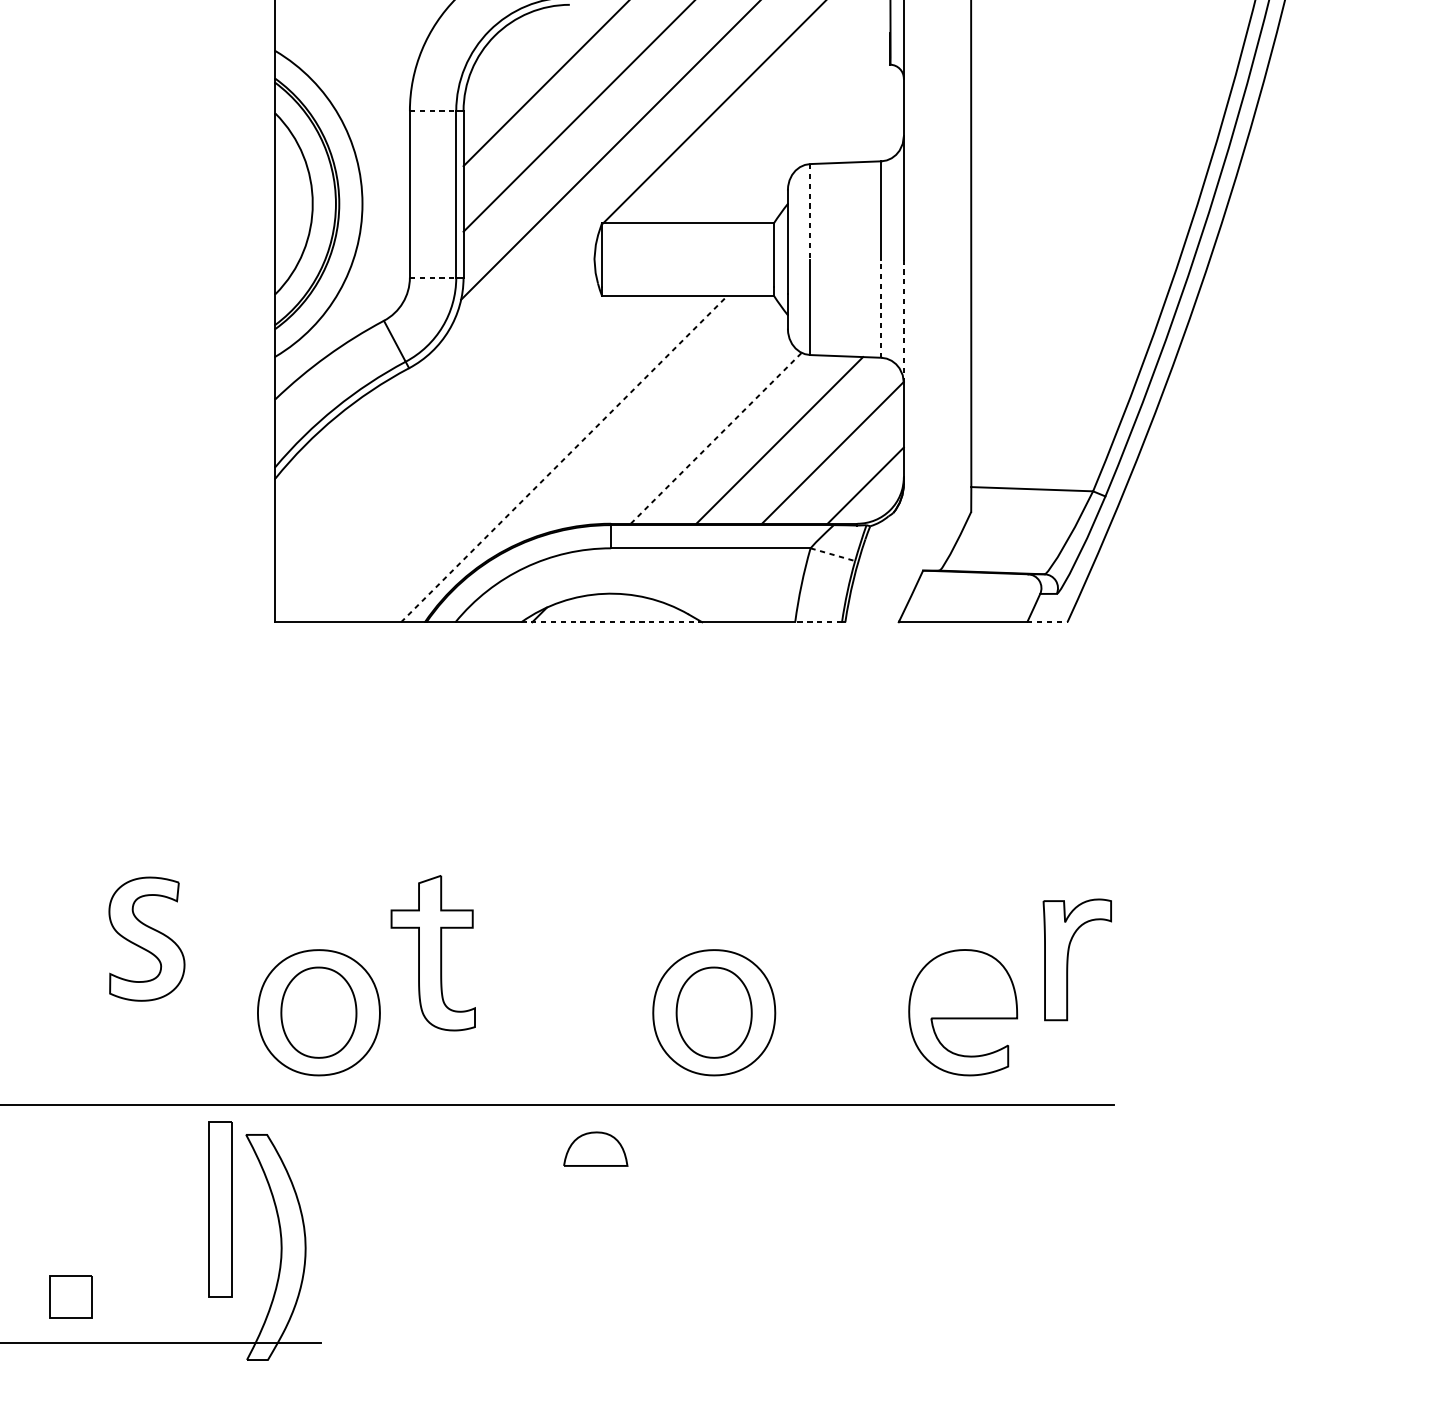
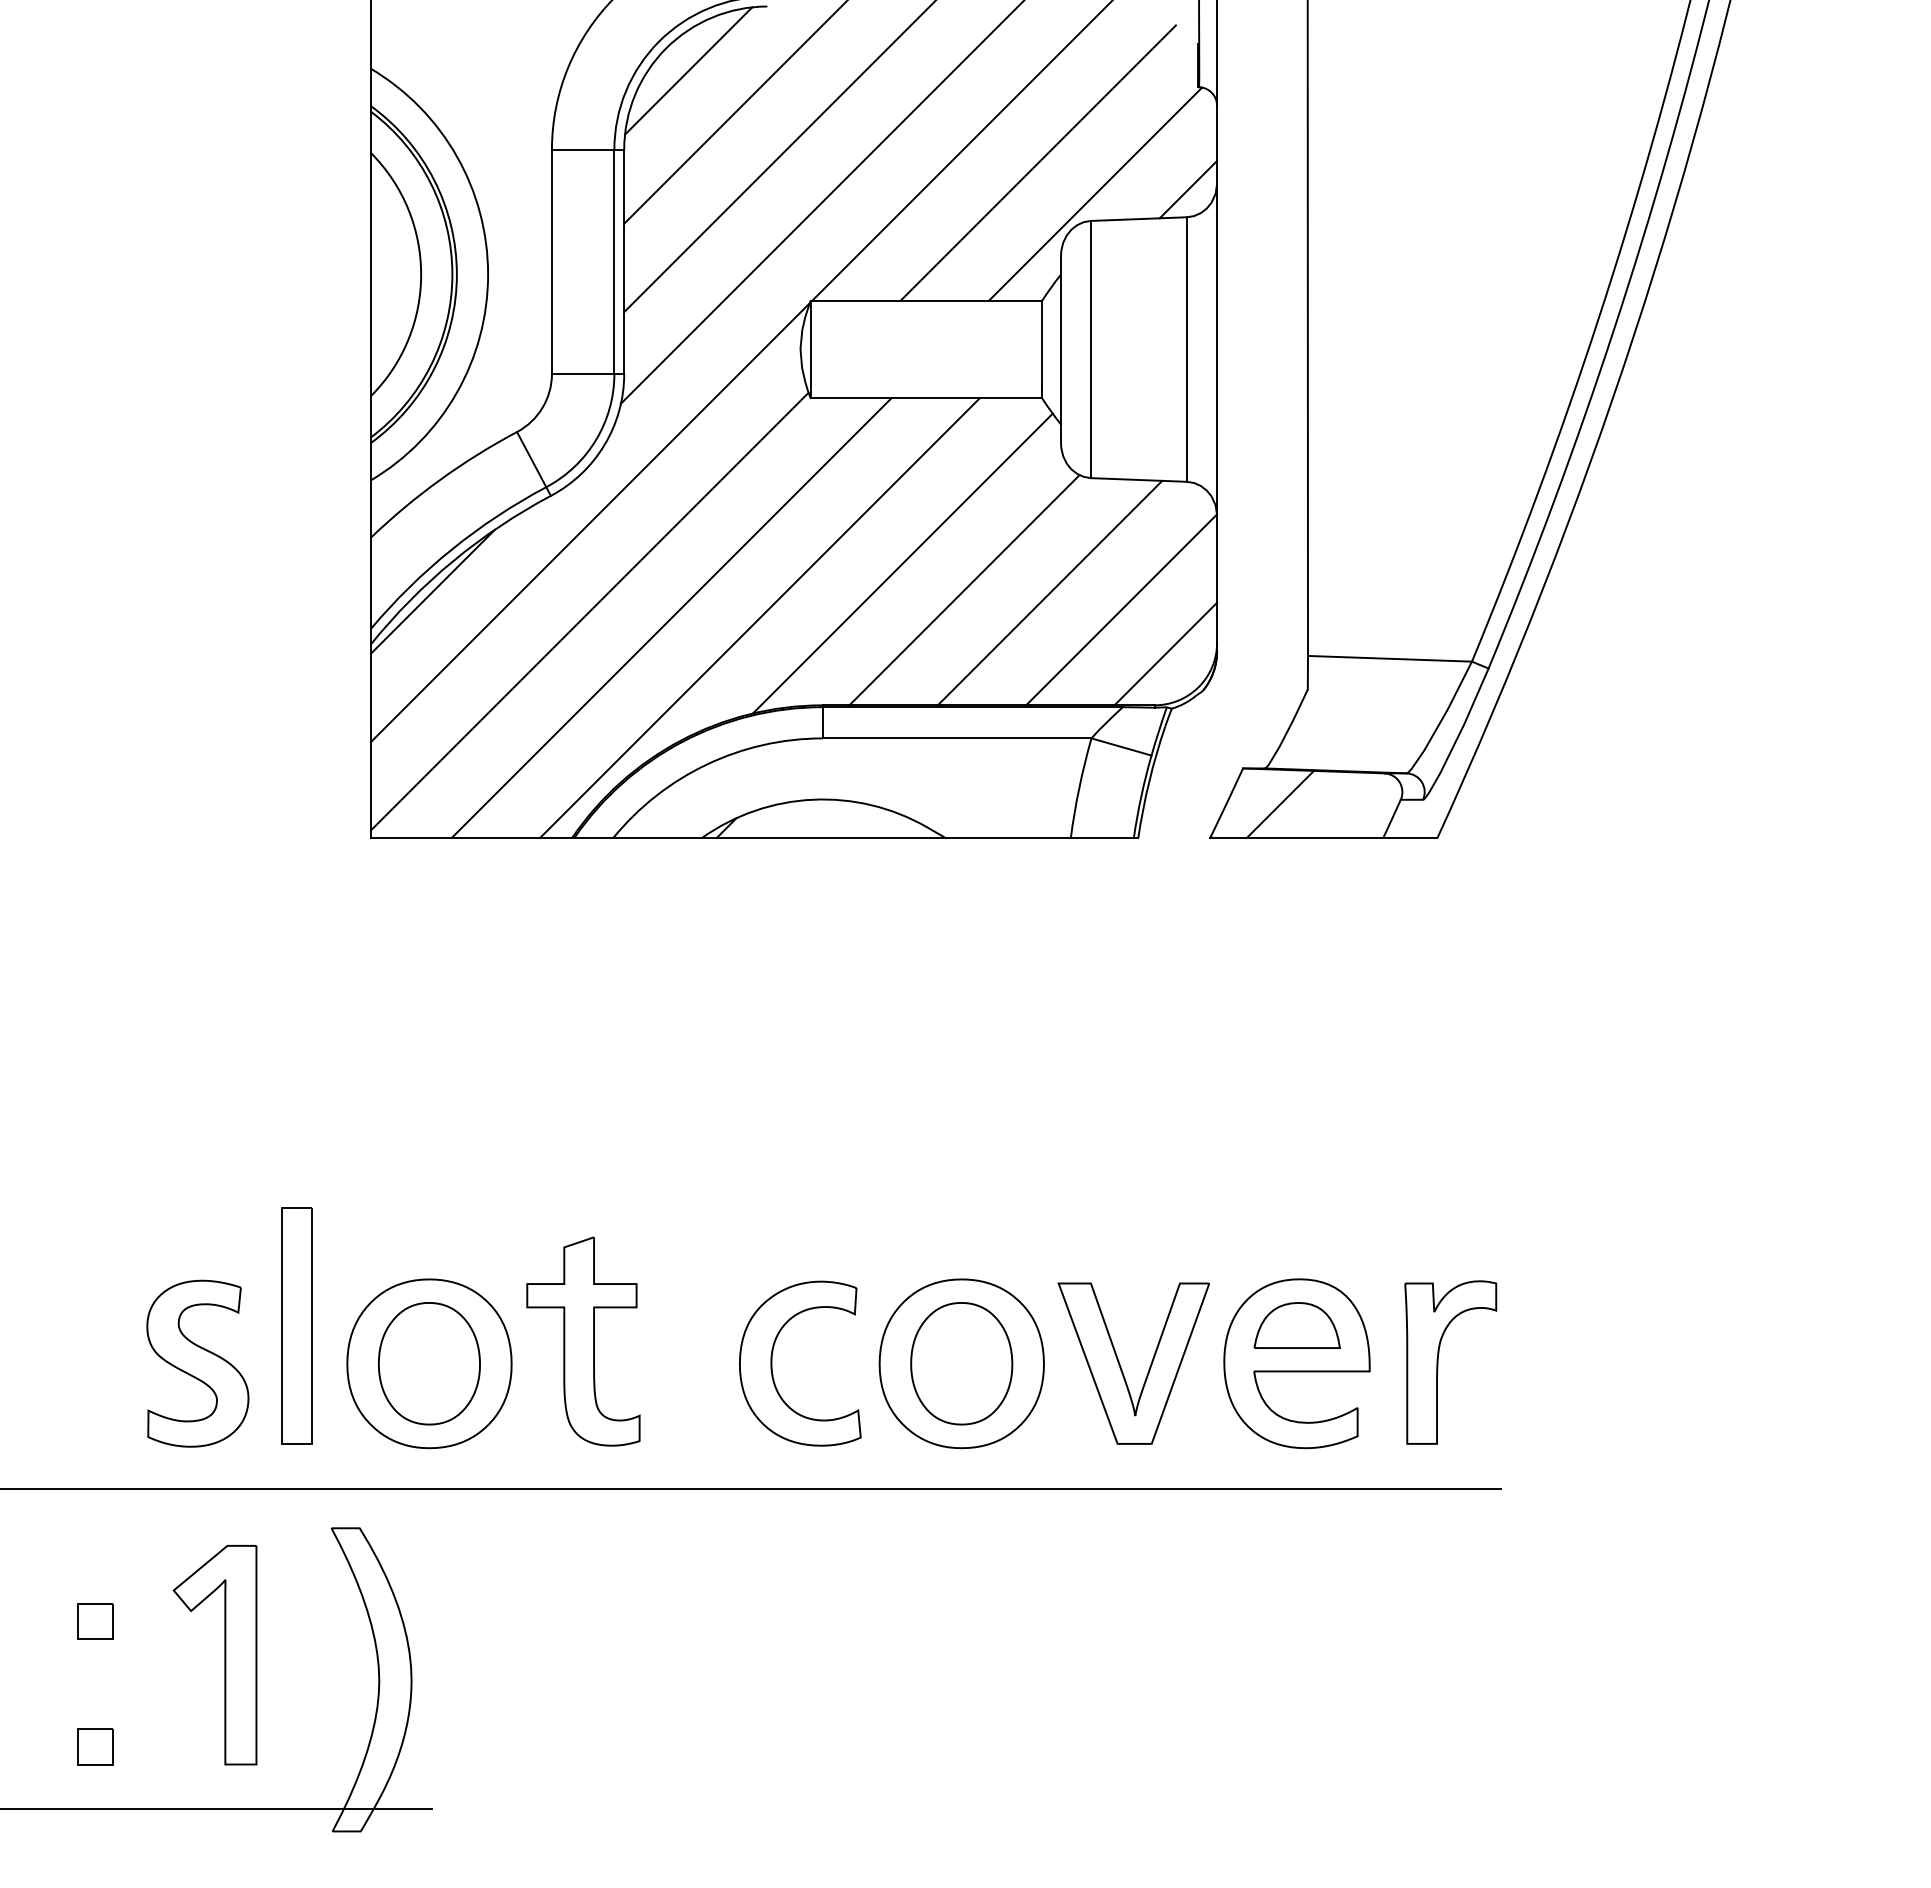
line: (511, 52) -> (688, 70), added
line: (433, 111) -> (583, 149), dashed -> solid
line: (770, 120) -> (1037, 162), added
line: (882, 140) -> (1188, 189), added
line: (813, 143) -> (1095, 193), added
line: (810, 211) -> (1091, 285), dashed -> solid
line: (433, 277) -> (583, 373), dashed -> solid
line: (881, 308) -> (1186, 415), dashed -> solid
line: (904, 321) -> (1217, 432), dashed -> solid
line: (437, 387) -> (589, 522), added
line: (670, 418) -> (902, 563), added
line: (716, 438) -> (964, 590), dashed -> solid
line: (321, 439) -> (432, 591), added
line: (437, 454) -> (589, 611), added
line: (498, 458) -> (671, 617), added
line: (564, 459) -> (759, 618), dashed -> solid
line: (833, 555) -> (1122, 747), dashed -> solid
line: (950, 596) -> (1279, 803), added
line: (611, 621) -> (823, 837), dashed -> solid
line: (818, 621) -> (1102, 837), dashed -> solid
line: (1047, 621) -> (1410, 837), dashed -> solid
part: (146, 939) -> (197, 1363), moved
part: (433, 953) -> (583, 1341), moved
part: (1068, 959) -> (1438, 1362), moved
part: (573, 1012) -> (772, 1363), added
part: (832, 1014) -> (1121, 1366), added
part: (595, 1149) -> (1296, 1325), moved
part: (70, 1204) -> (95, 1621), added
part: (220, 1209) -> (296, 1325), moved
part: (166, 1229) -> (224, 1655), added
part: (70, 1296) -> (95, 1746), size x0.62

